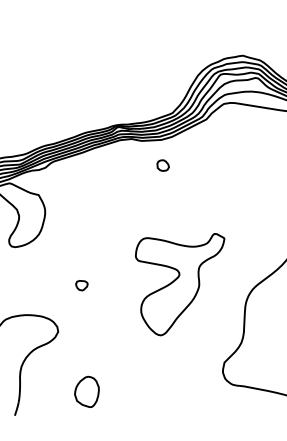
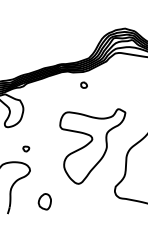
part: (82, 284) -> (26, 148), moved
part: (179, 284) -> (92, 146), size x1.43

